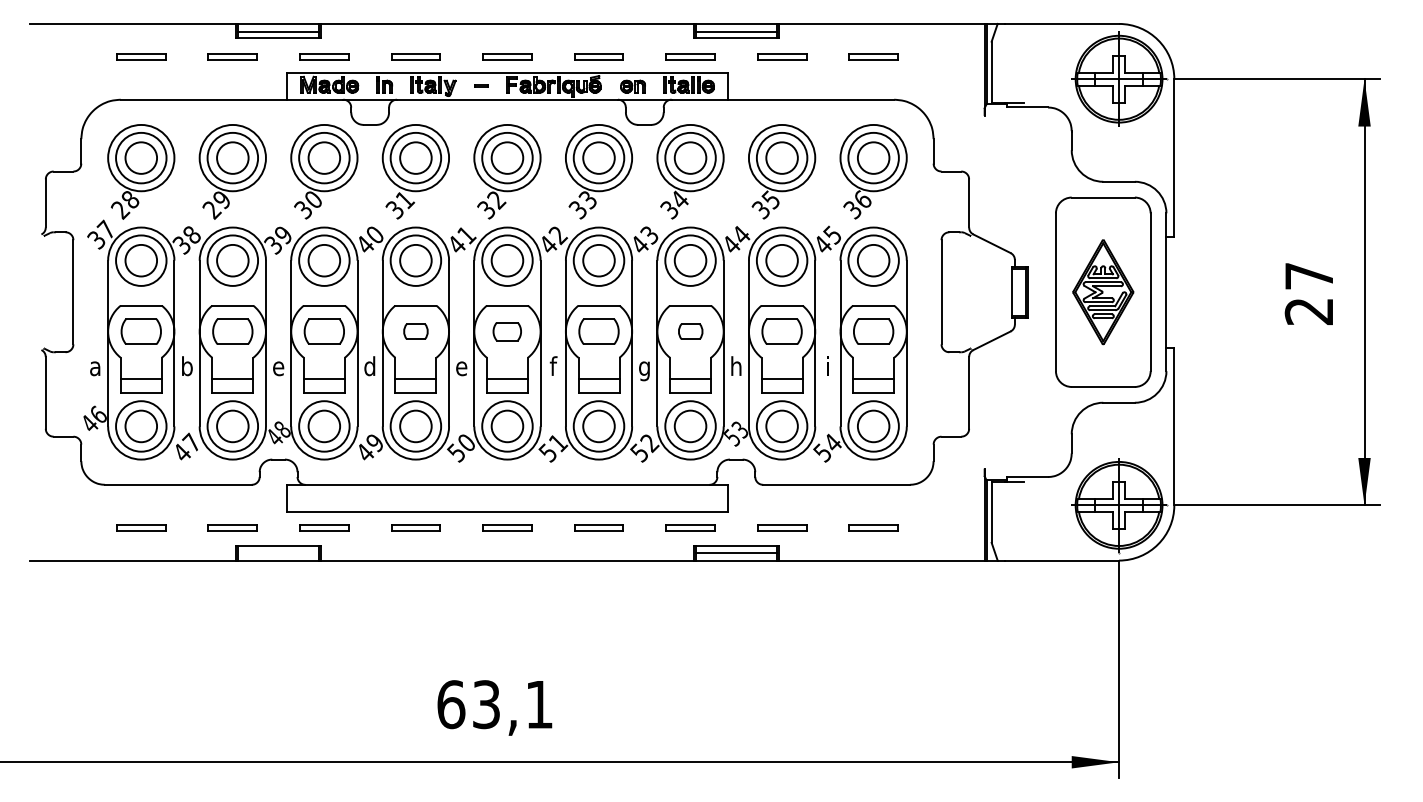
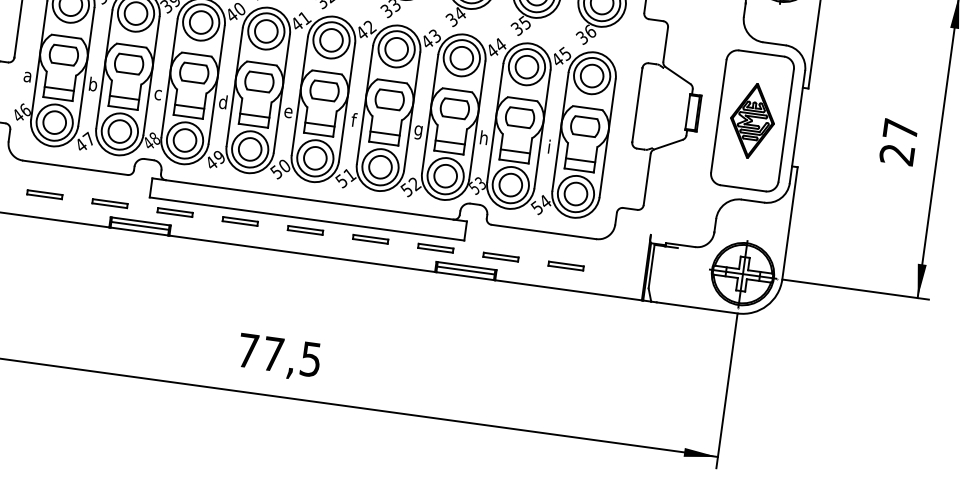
part: (415, 331) -> (259, 81), size x1.67
part: (506, 331) -> (323, 90), size x1.43
part: (690, 331) -> (454, 108), size x1.67
text: (278, 368) -> (158, 94), e -> c
line: (278, 552) -> (140, 225), added
text: (494, 704) -> (279, 354), 63,1 -> 77,5

